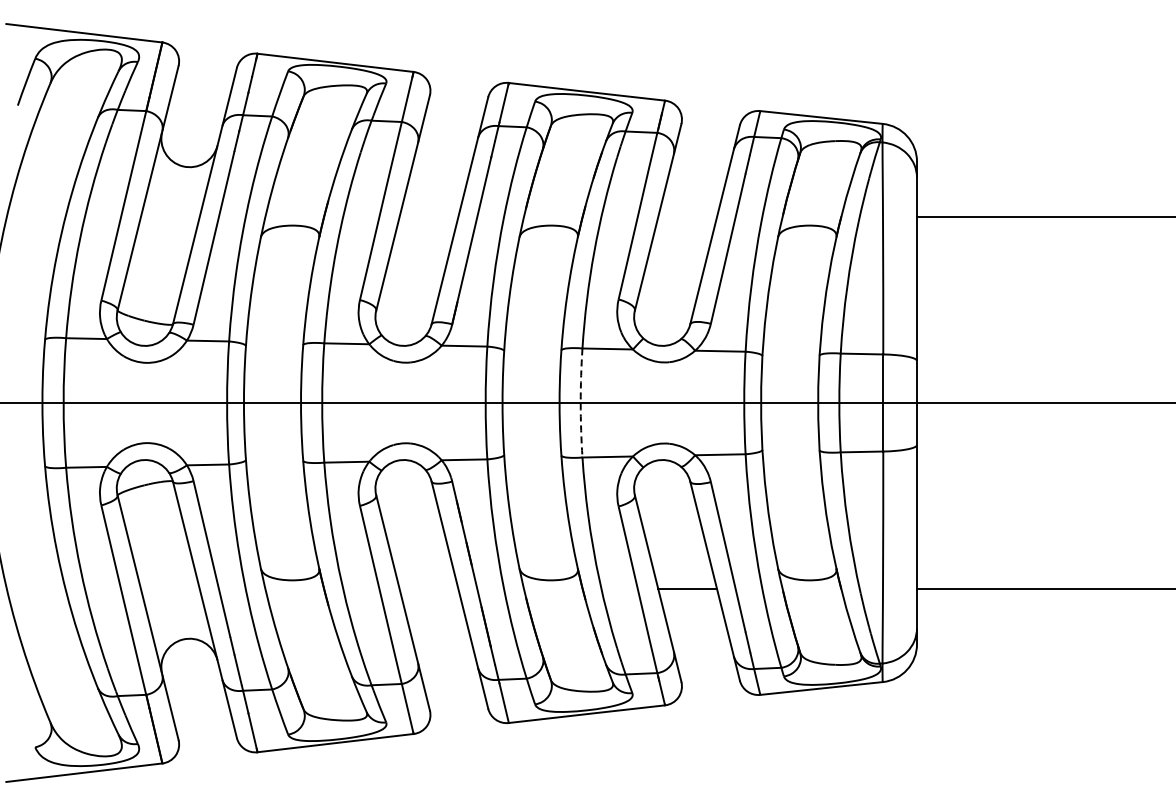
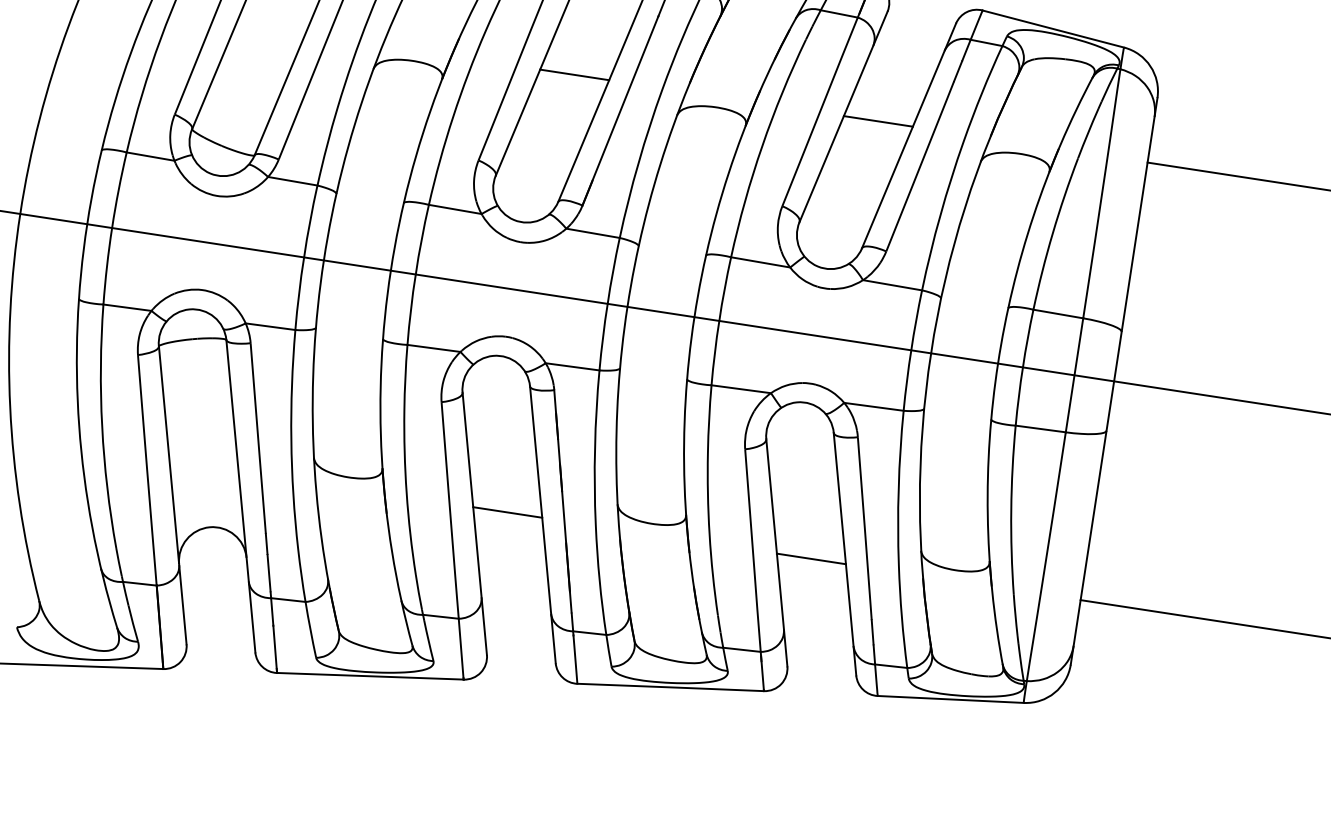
line: (428, 216) -> (574, 74), added
line: (687, 216) -> (878, 121), added
arc: (580, 402) -> (719, 320), dashed -> solid
line: (428, 589) -> (507, 512), added

